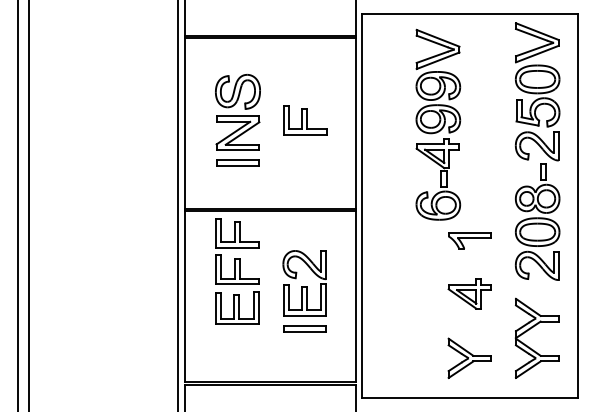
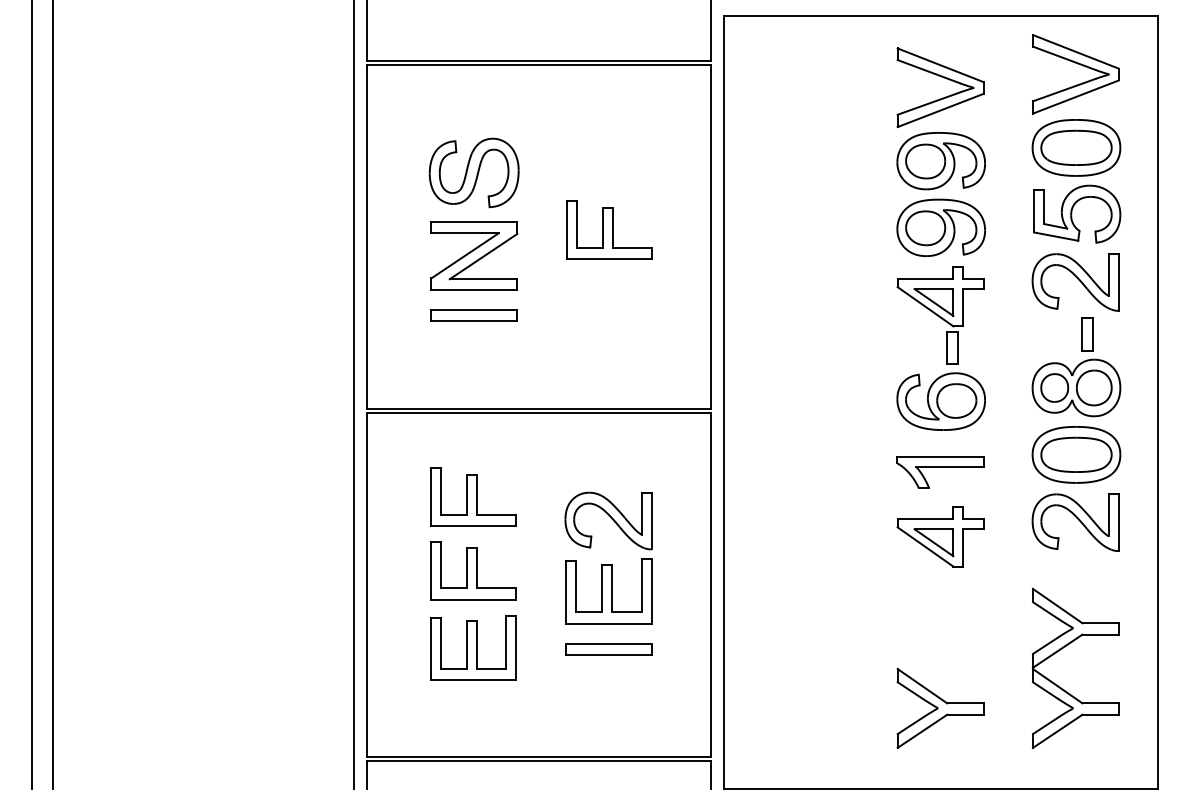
part: (438, 124) -> (941, 238), moved
part: (237, 271) -> (473, 574), moved
part: (469, 293) -> (939, 535), moved

